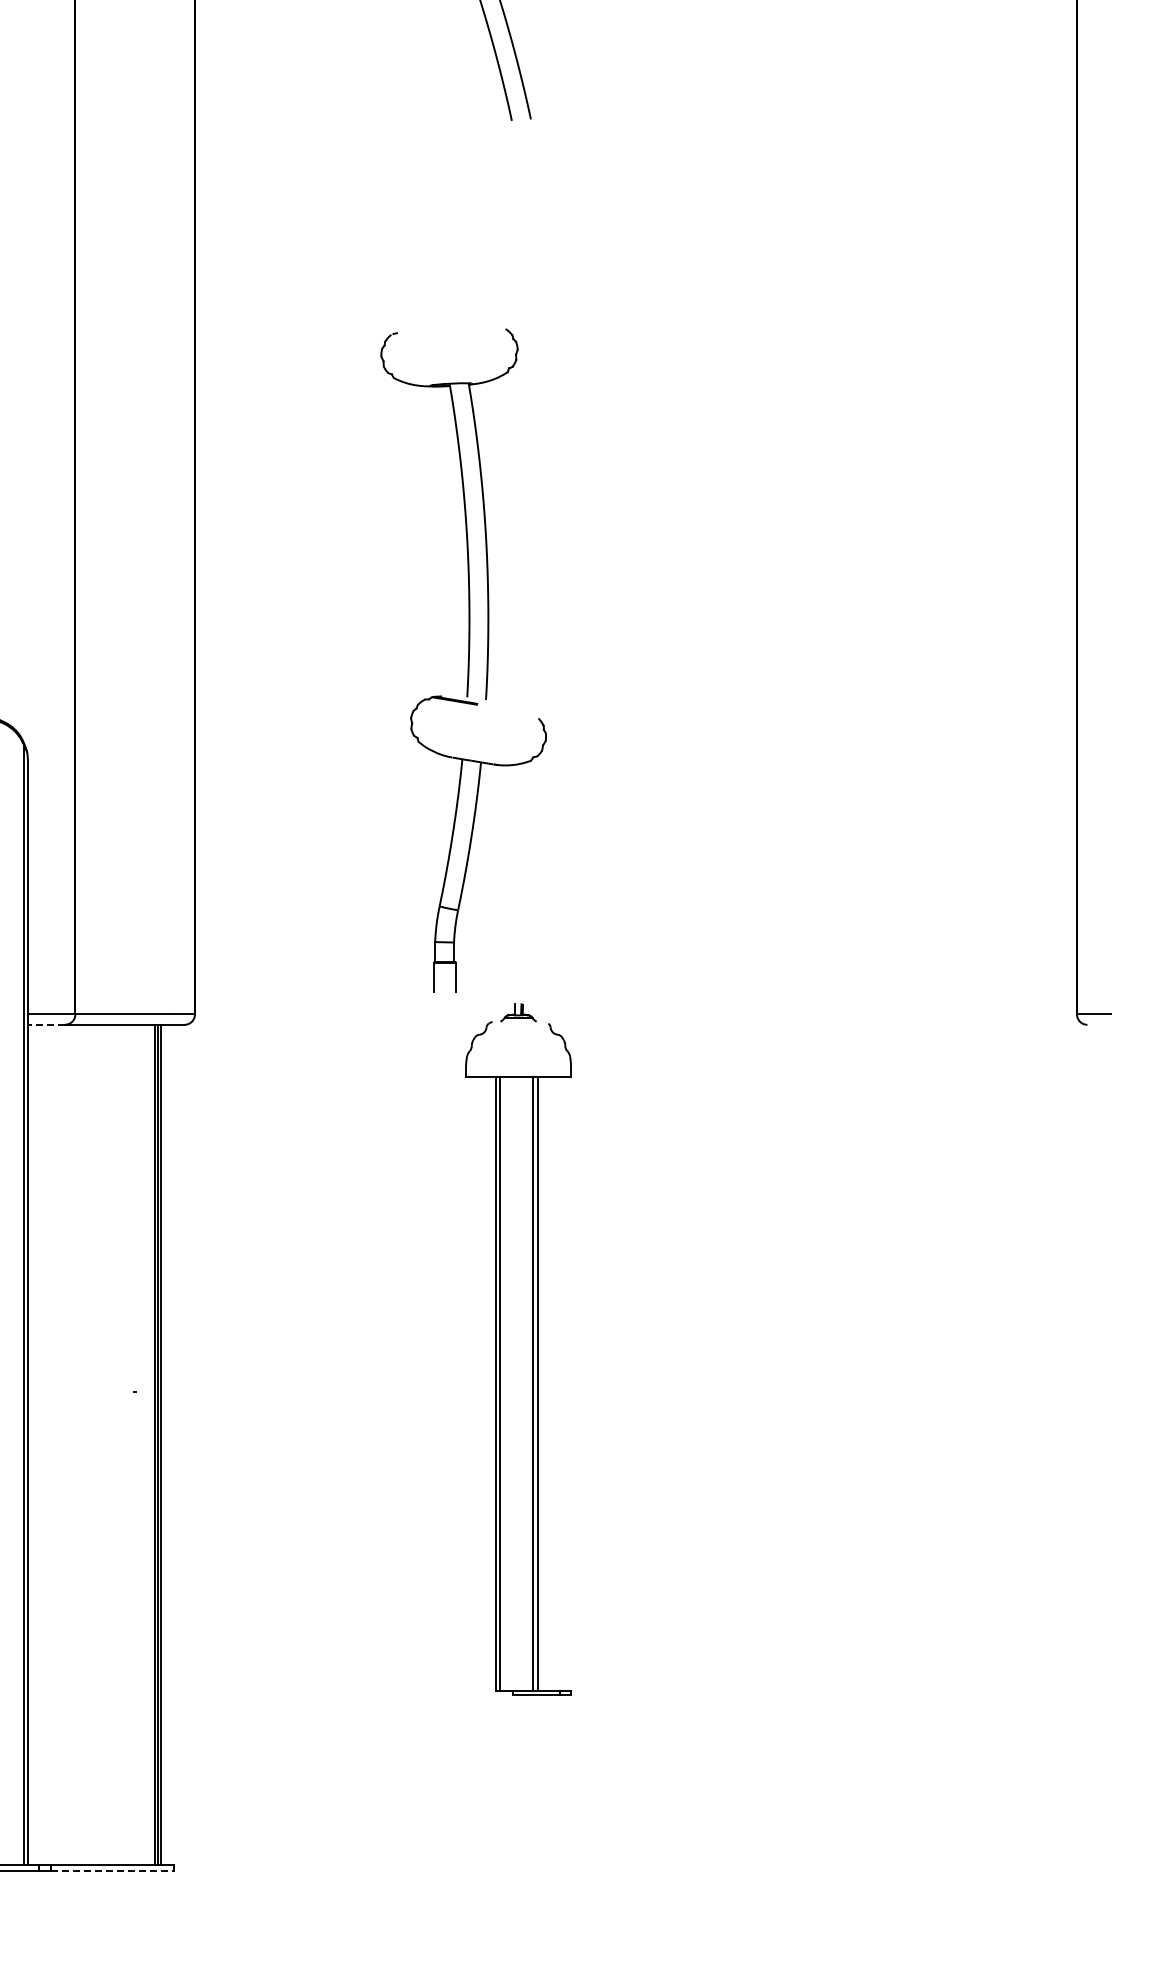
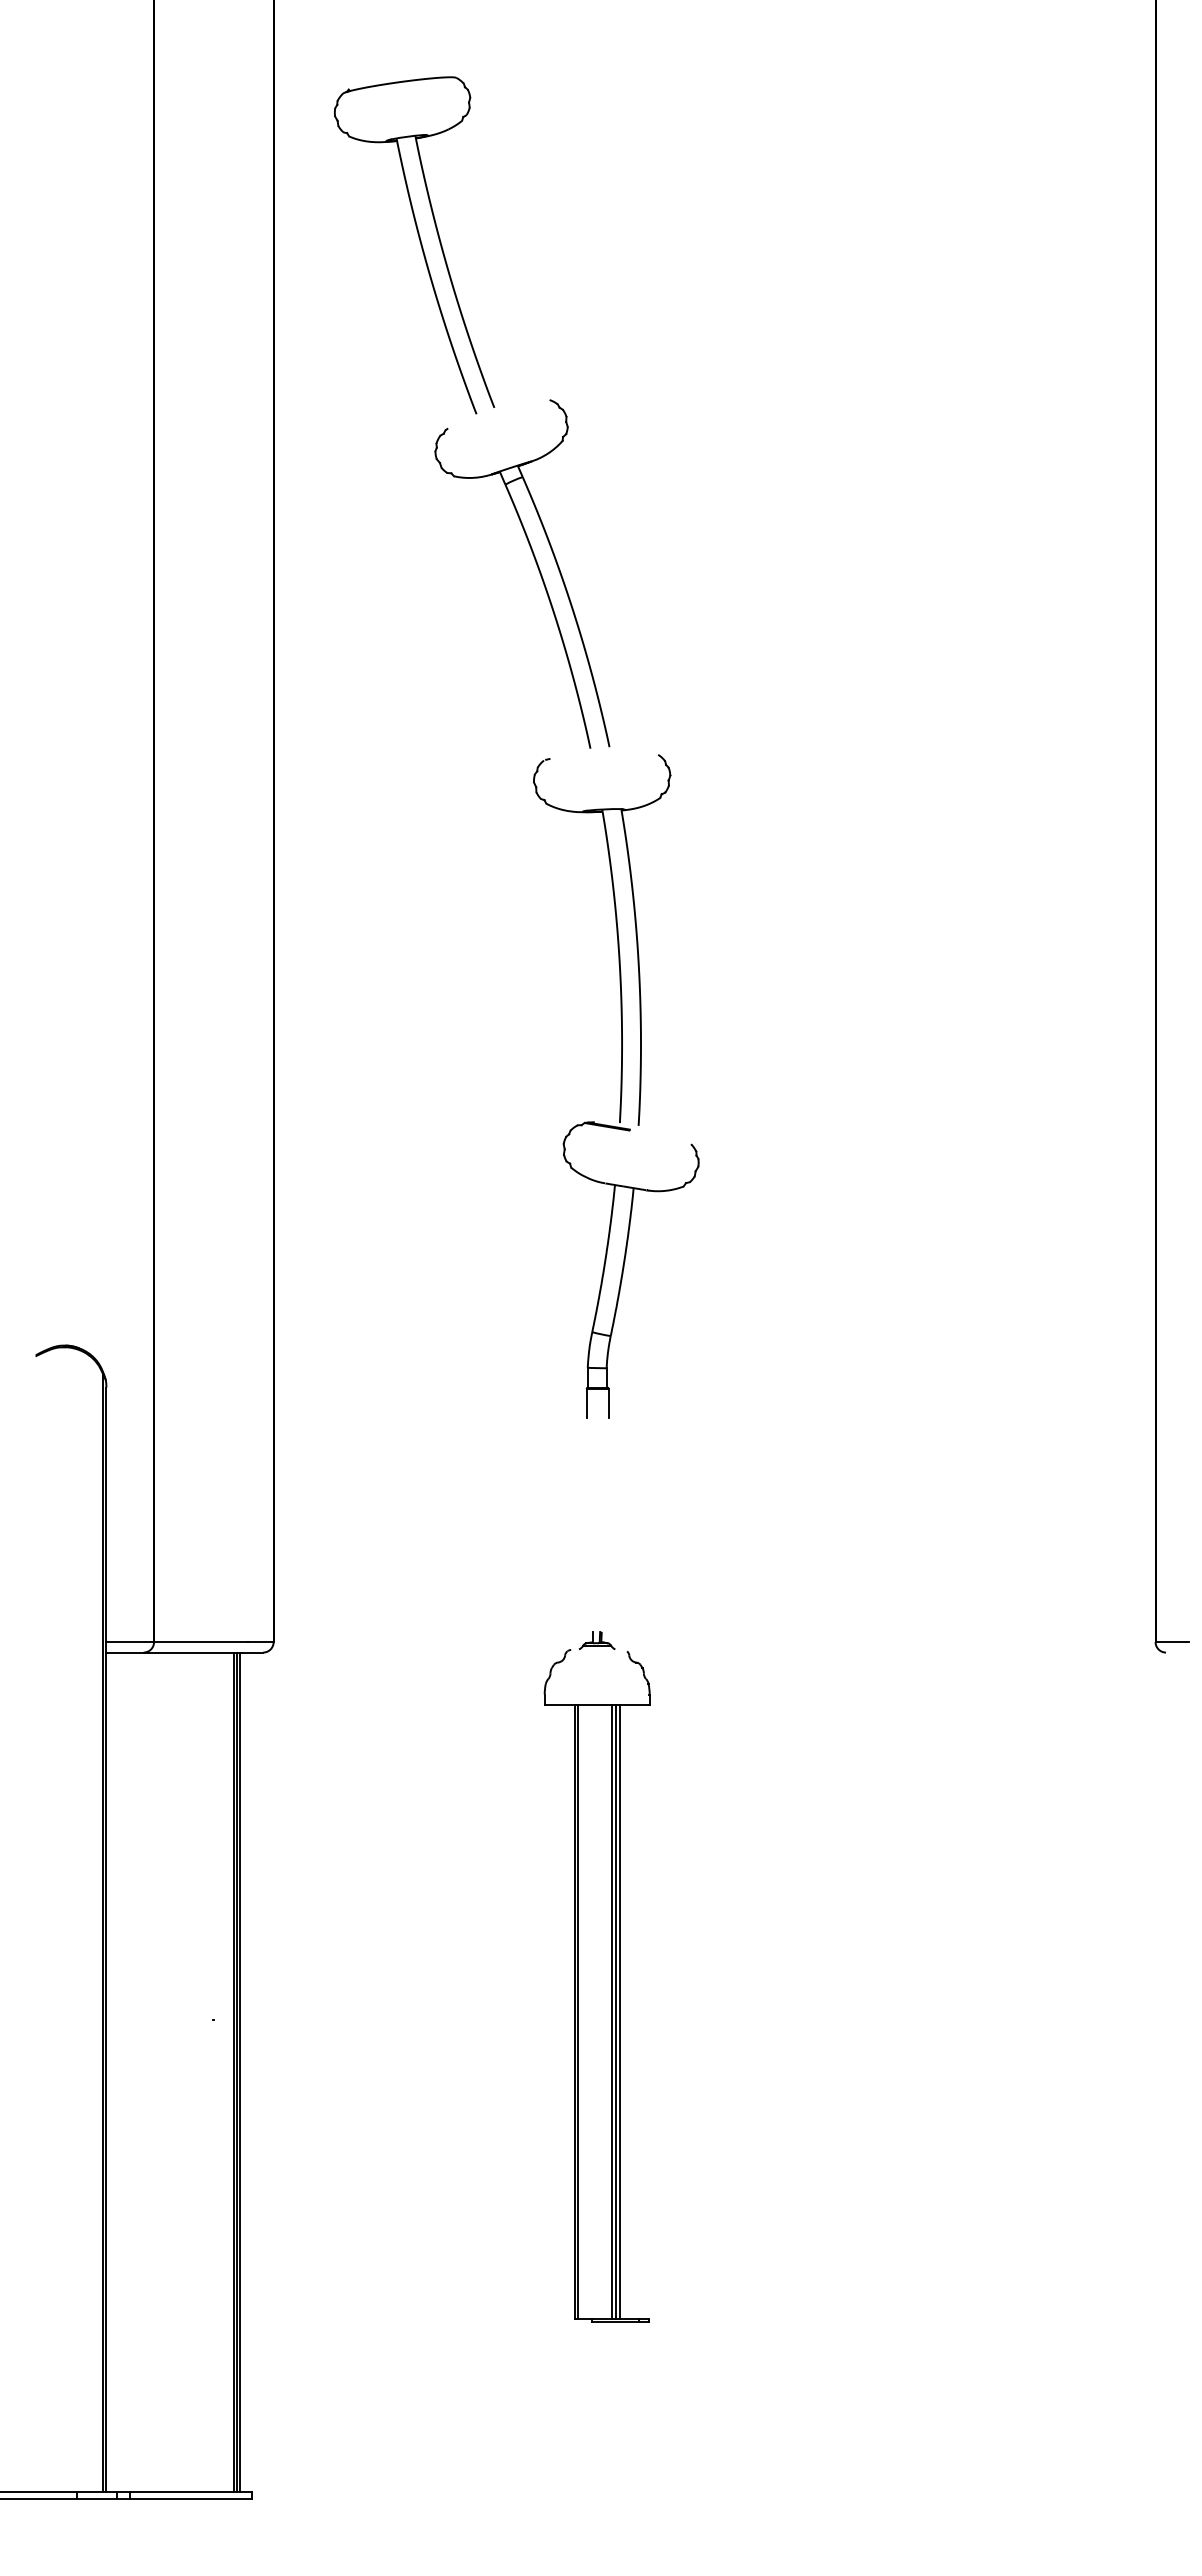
part: (463, 660) -> (616, 1086), moved
line: (46, 1024) -> (125, 1652), dashed -> solid
line: (540, 1384) -> (619, 2012), added
line: (112, 1870) -> (191, 2498), dashed -> solid

